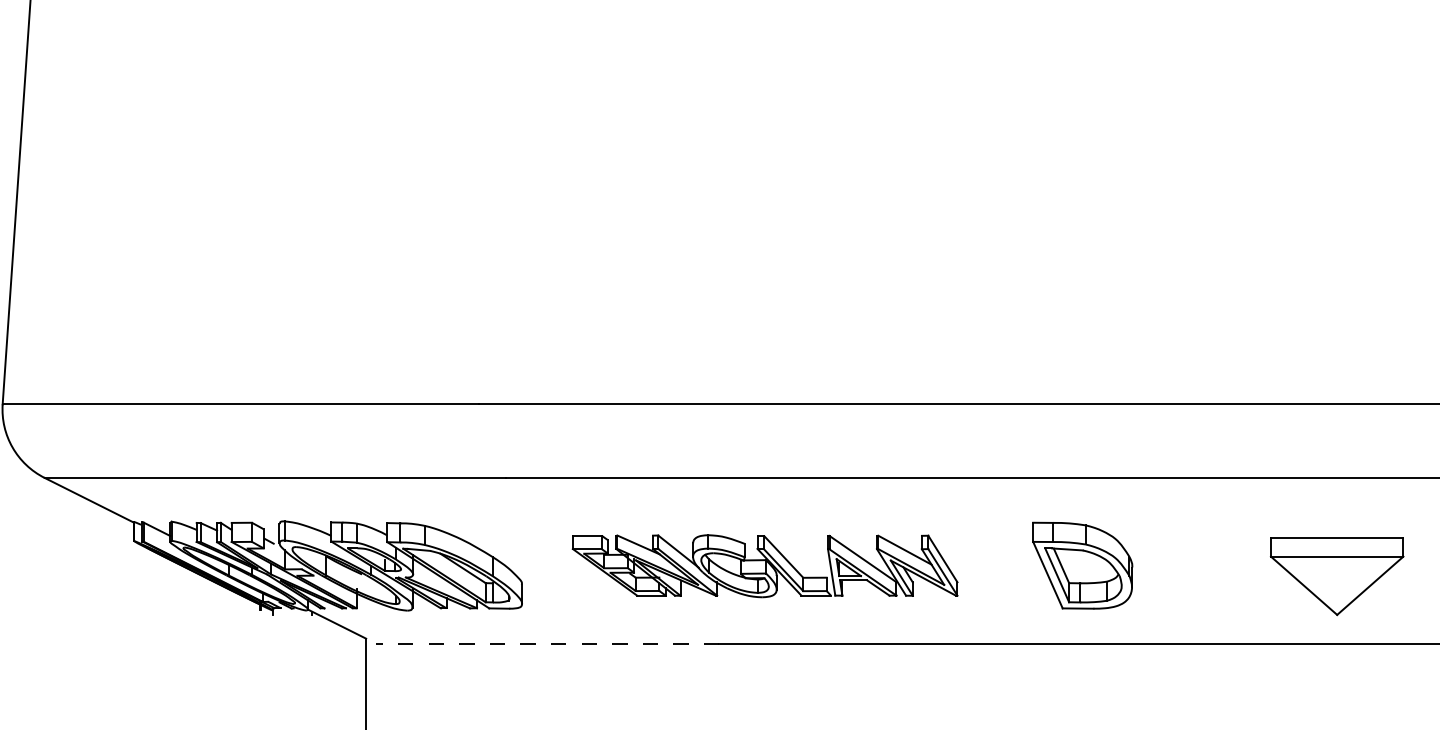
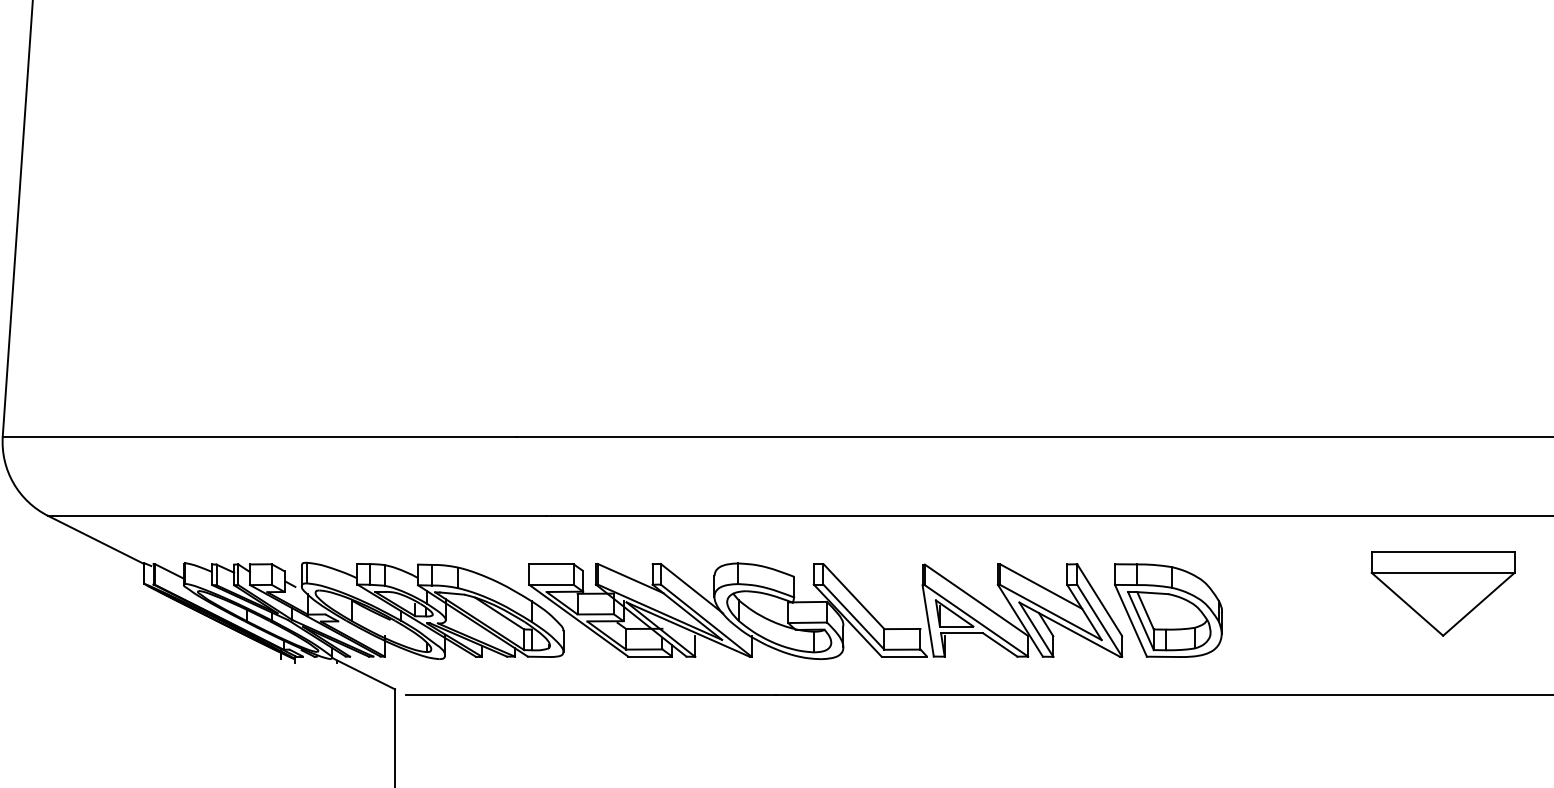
part: (764, 565) -> (825, 610), size x1.43
part: (1336, 575) -> (1442, 593), moved
line: (547, 643) -> (590, 694), dashed -> solid

